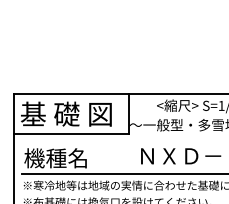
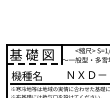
line: (71, 134) -> (34, 64), solid -> dashed

